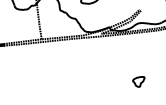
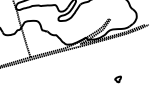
part: (137, 81) -> (117, 79), size x0.62

